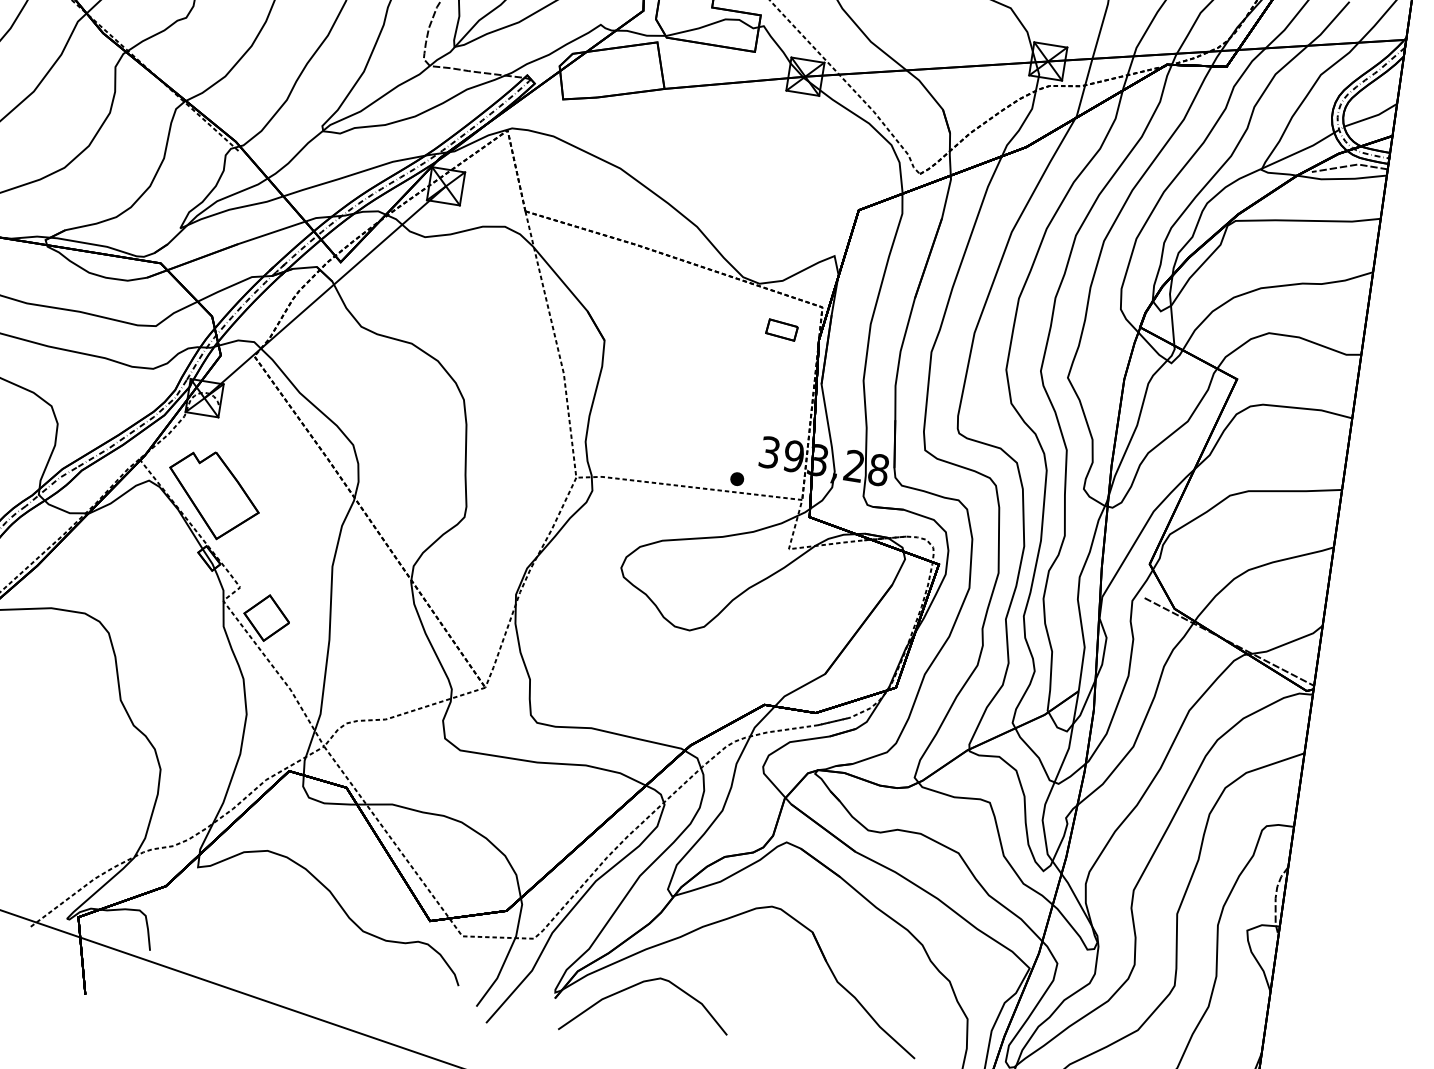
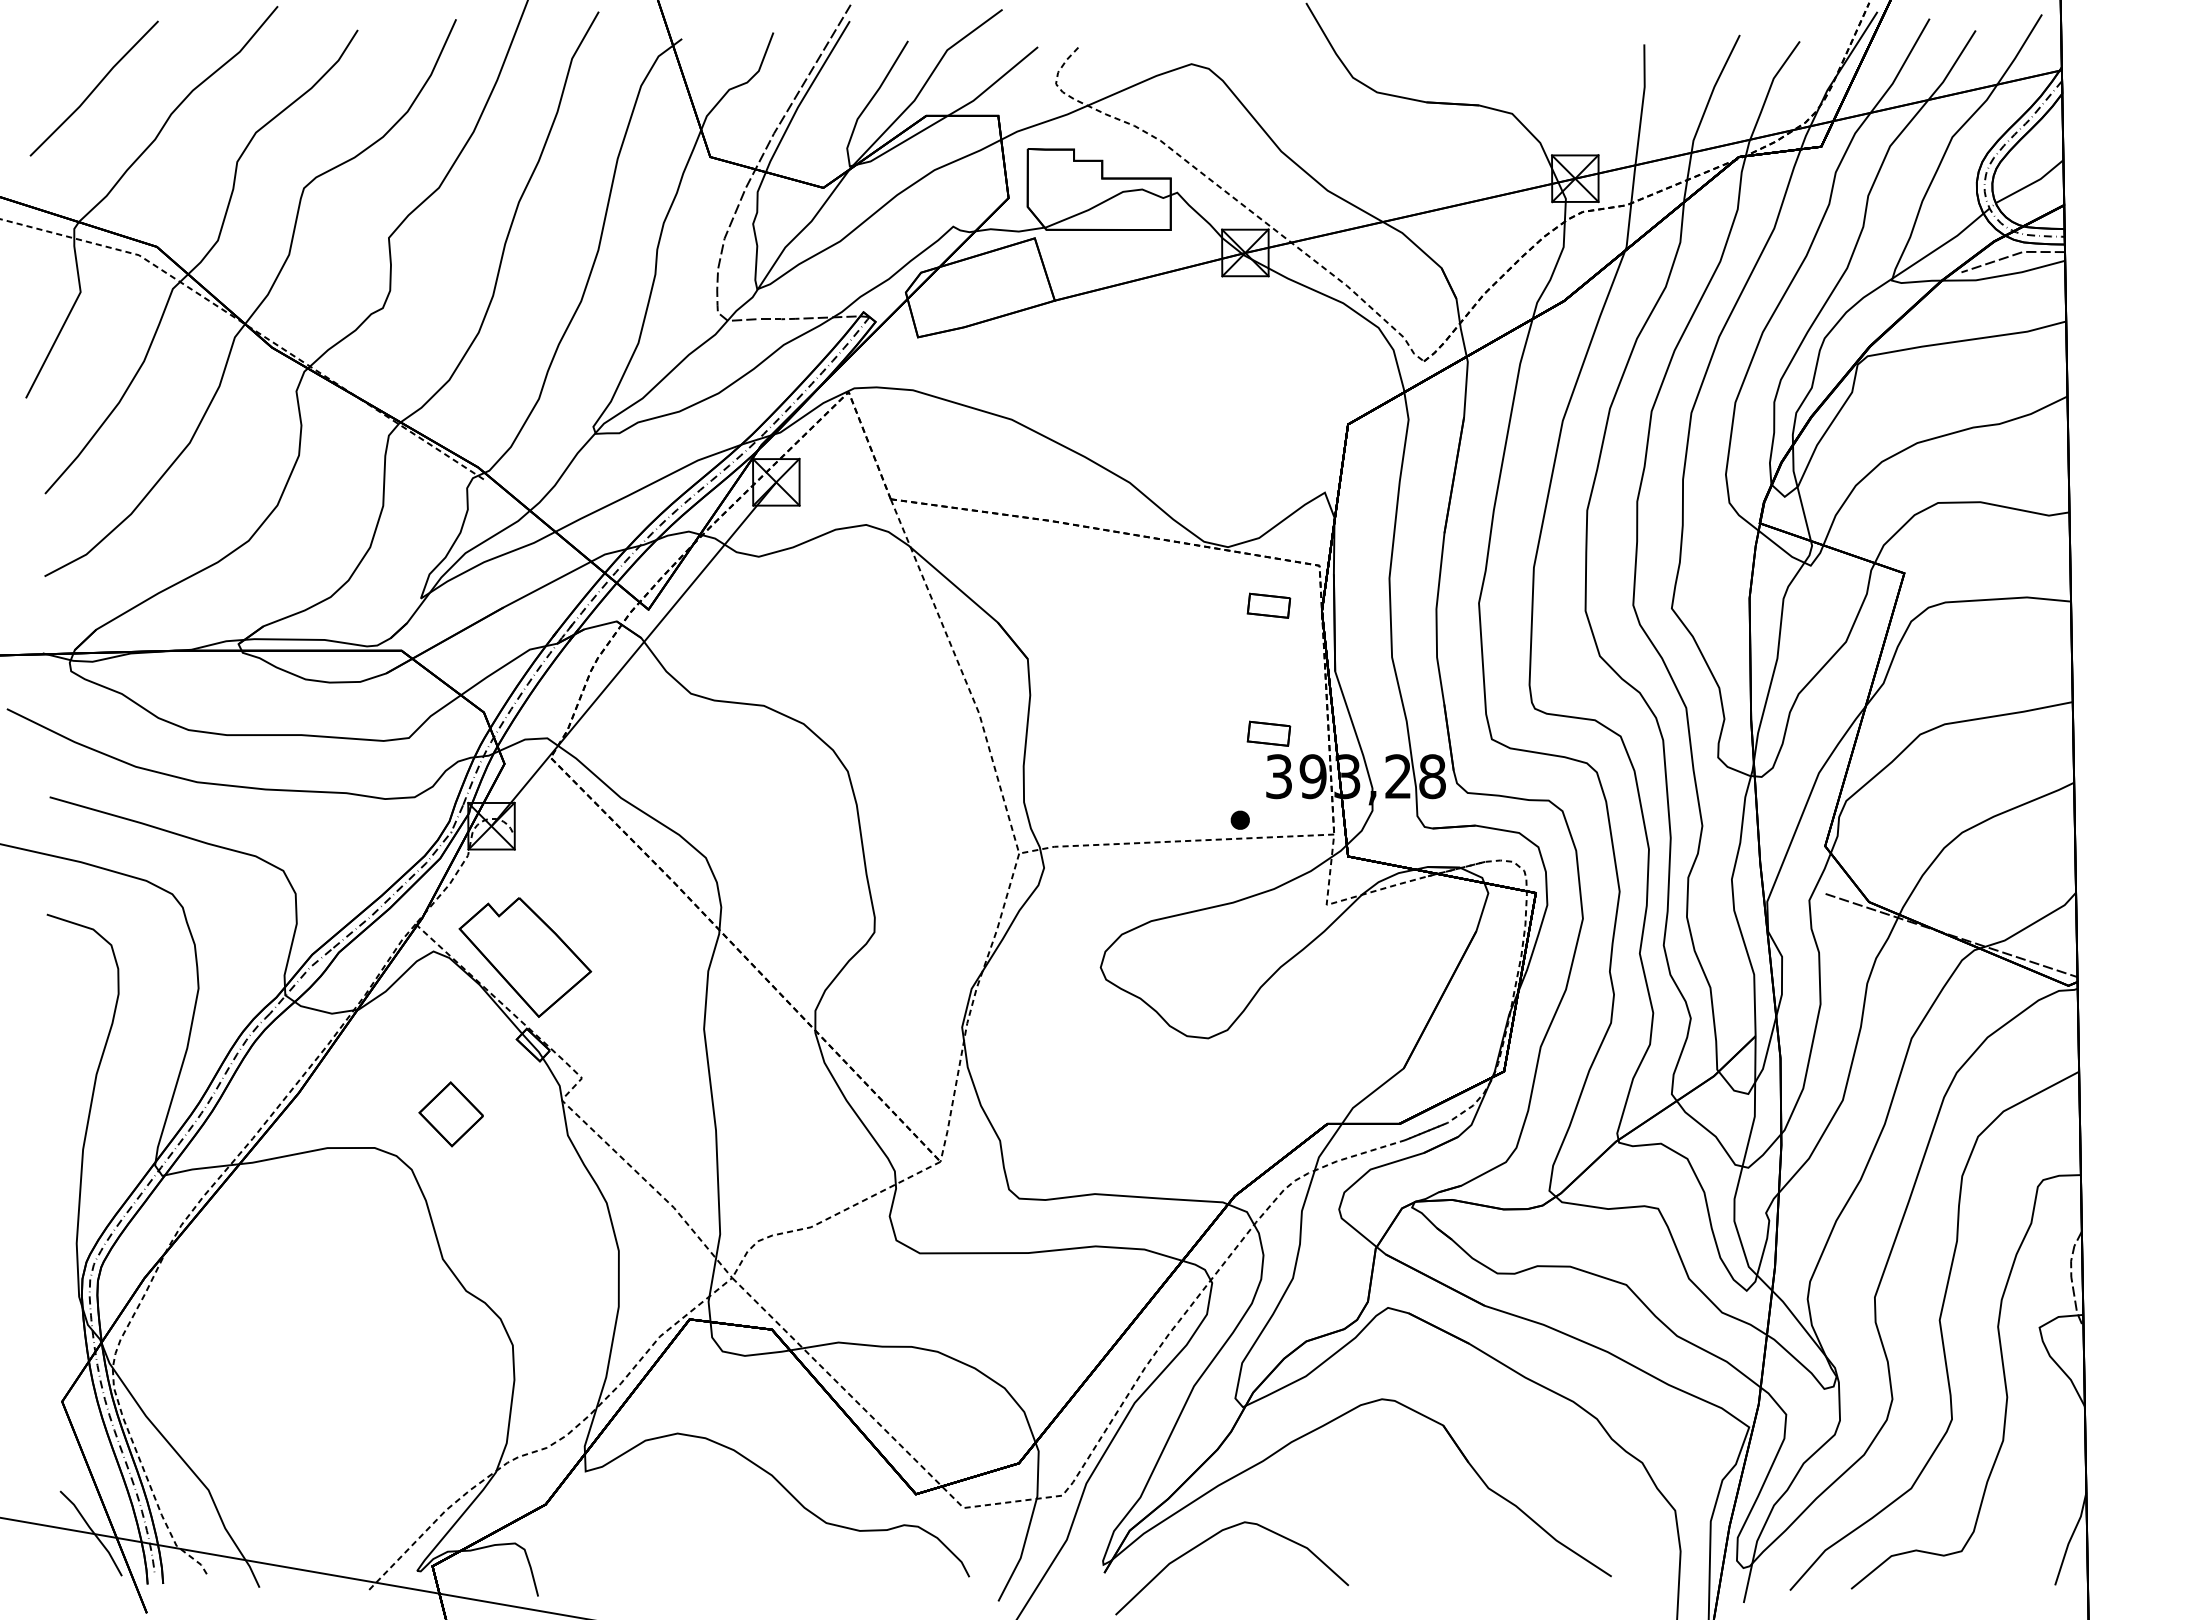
part: (767, 420) -> (1268, 733), added
part: (266, 618) -> (450, 1114), moved

